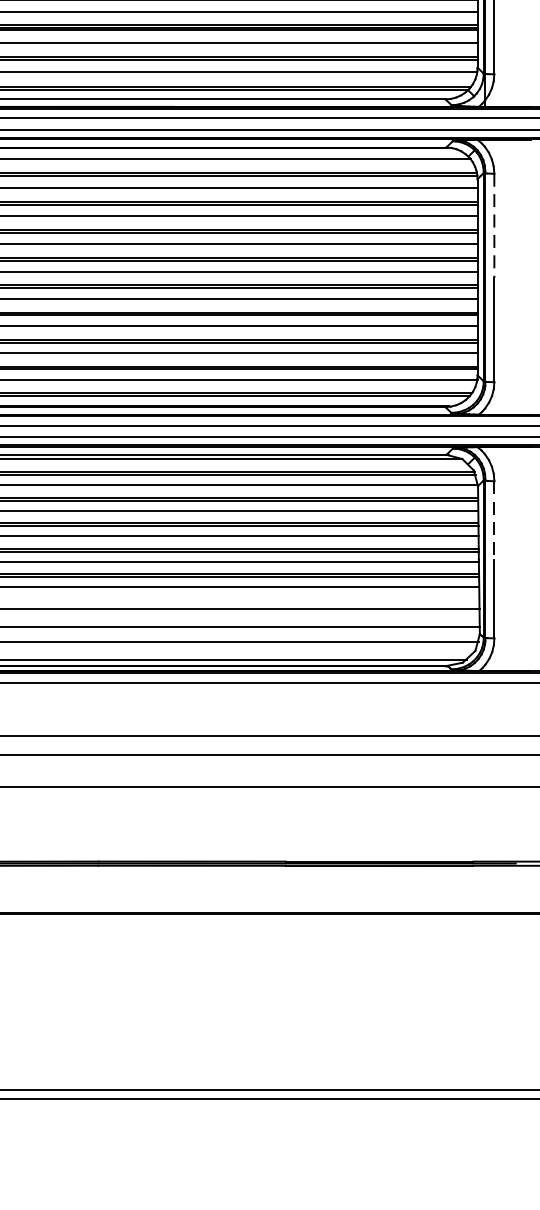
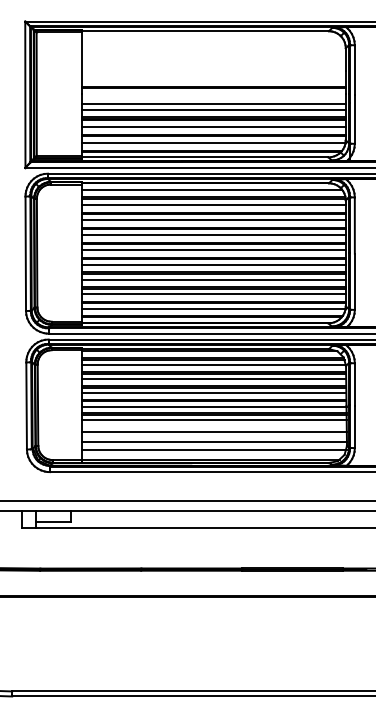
line: (493, 227) -> (354, 226), dashed -> solid
line: (493, 522) -> (354, 385), dashed -> solid

